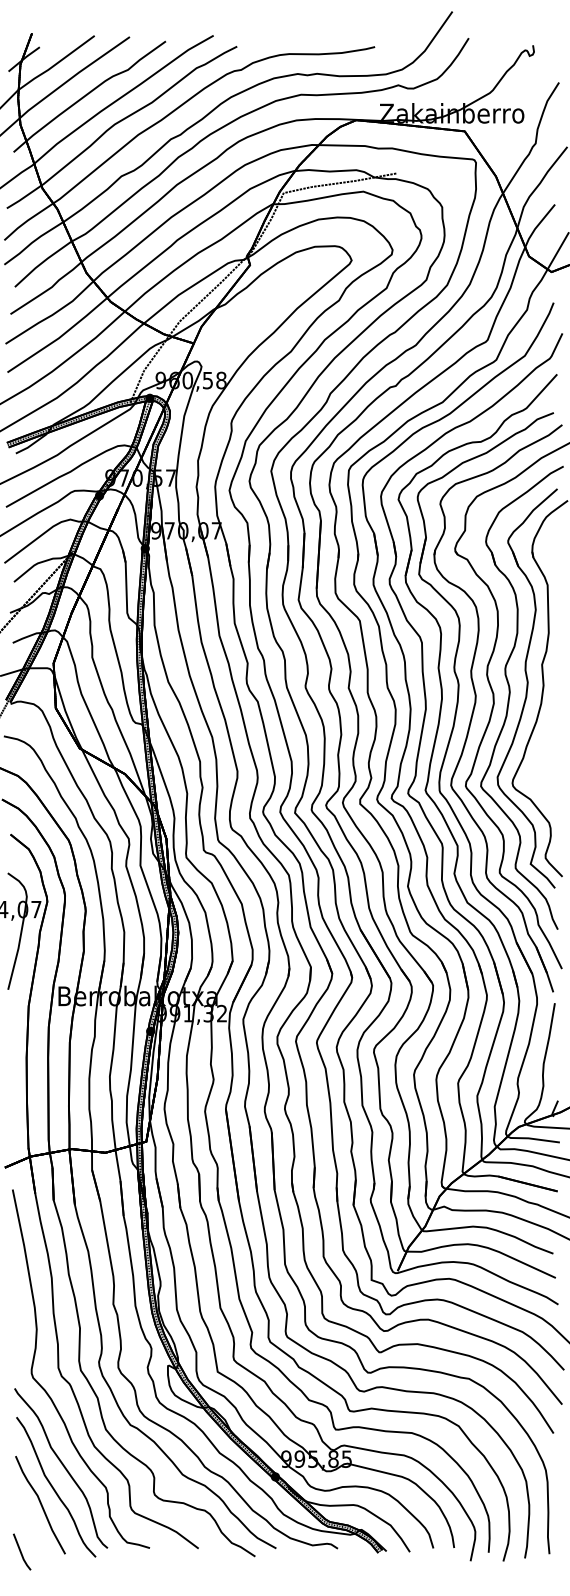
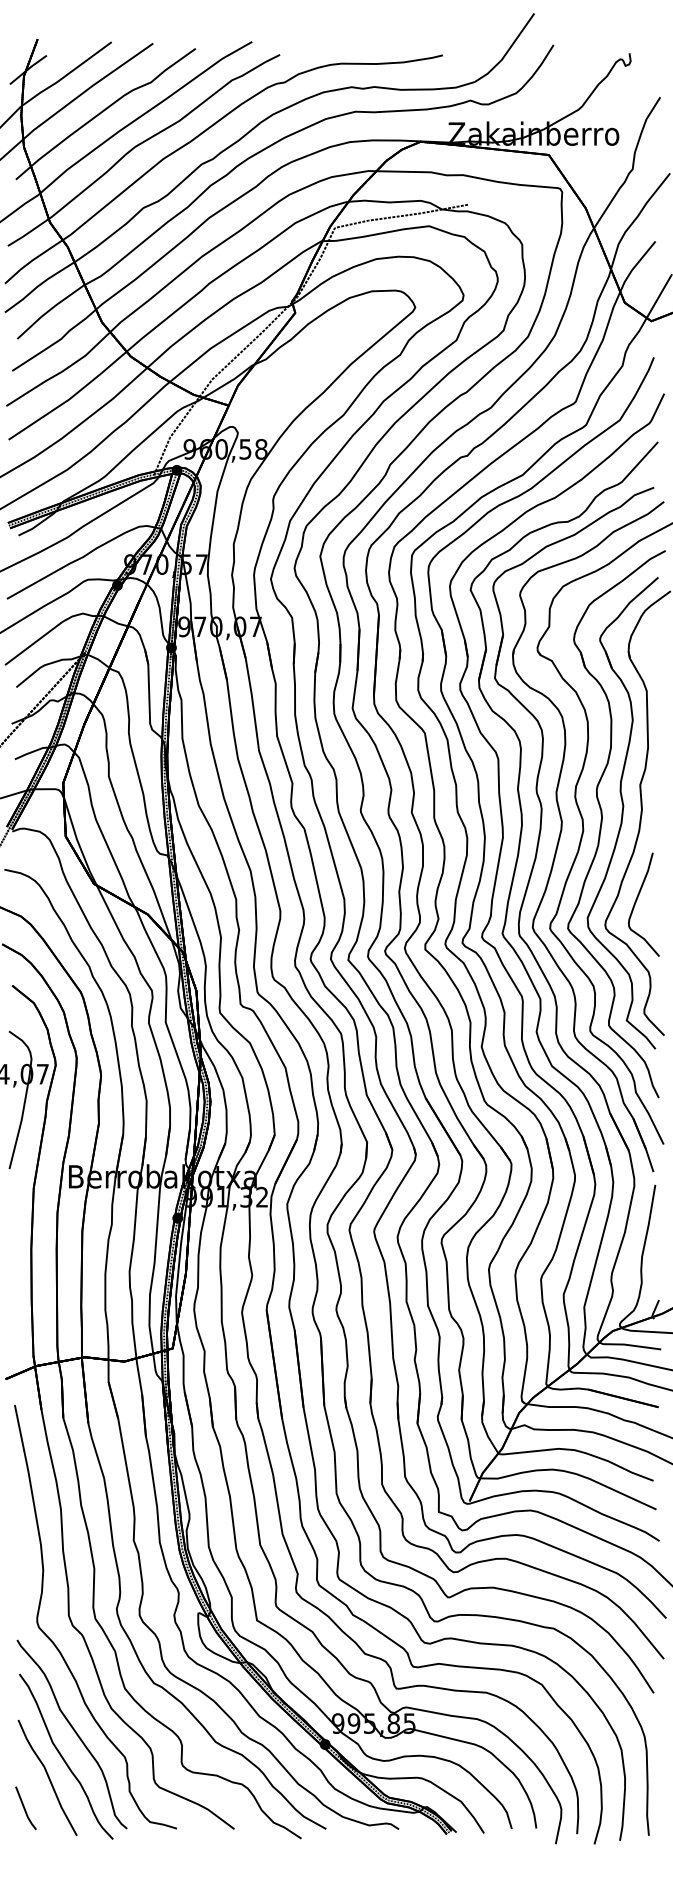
part: (539, 762) -> (637, 900), added
line: (21, 1552) -> (25, 1808), moved

